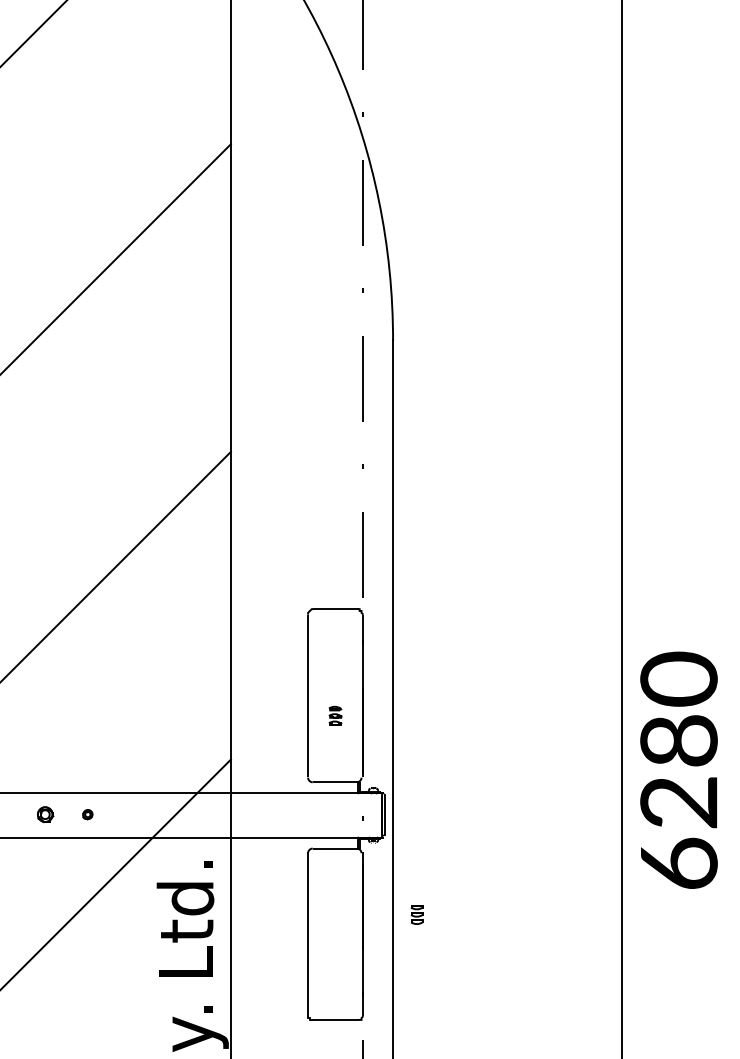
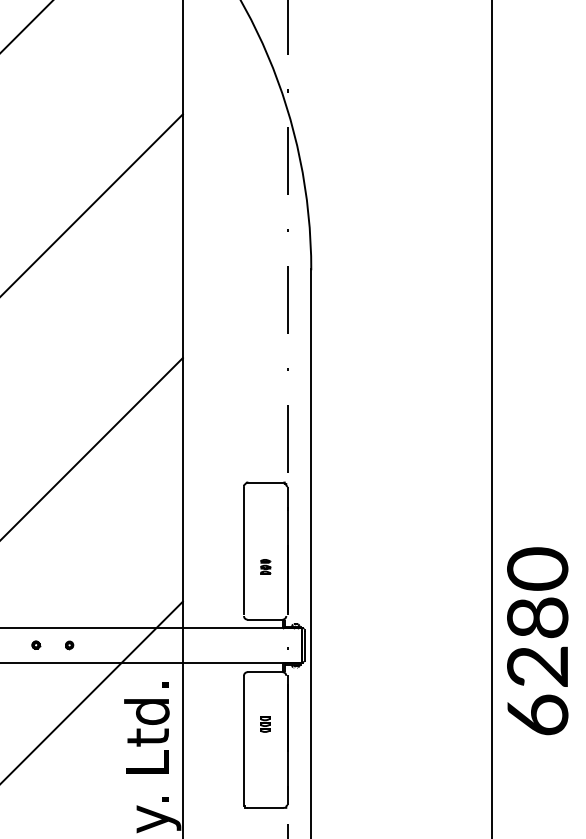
text: (678, 770) -> (537, 641), moved
part: (46, 813) -> (36, 644), size x0.62
part: (417, 914) -> (265, 724), moved

